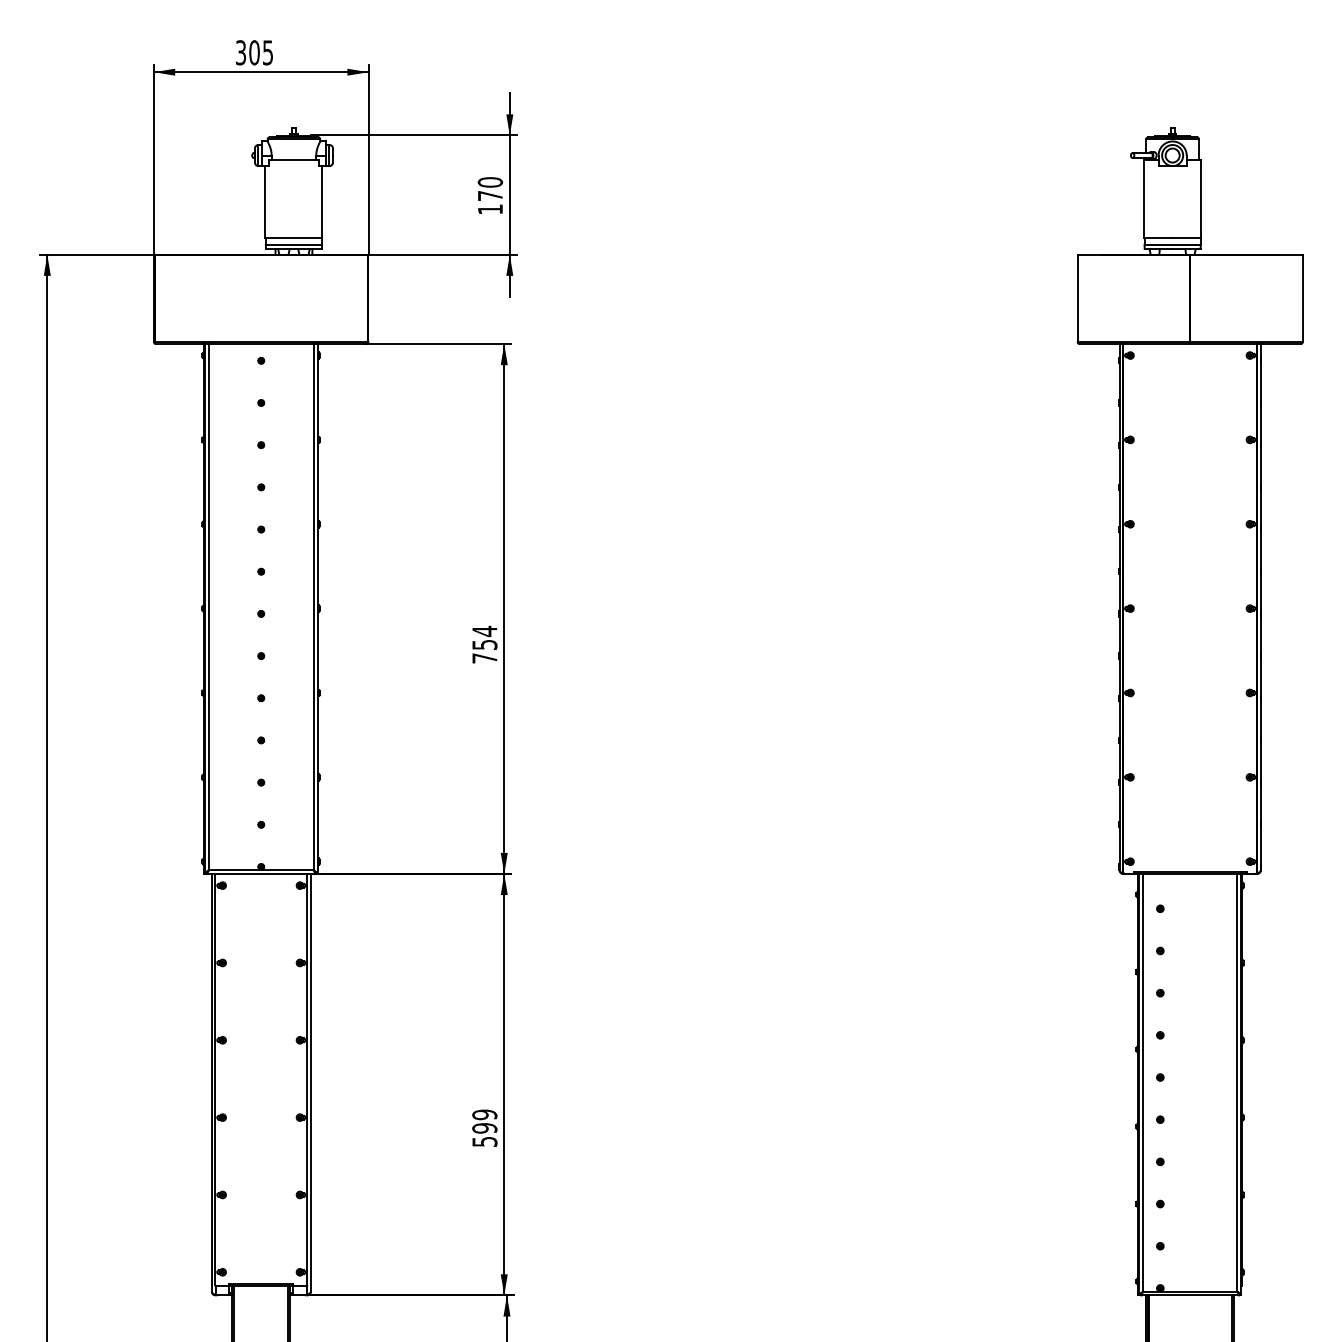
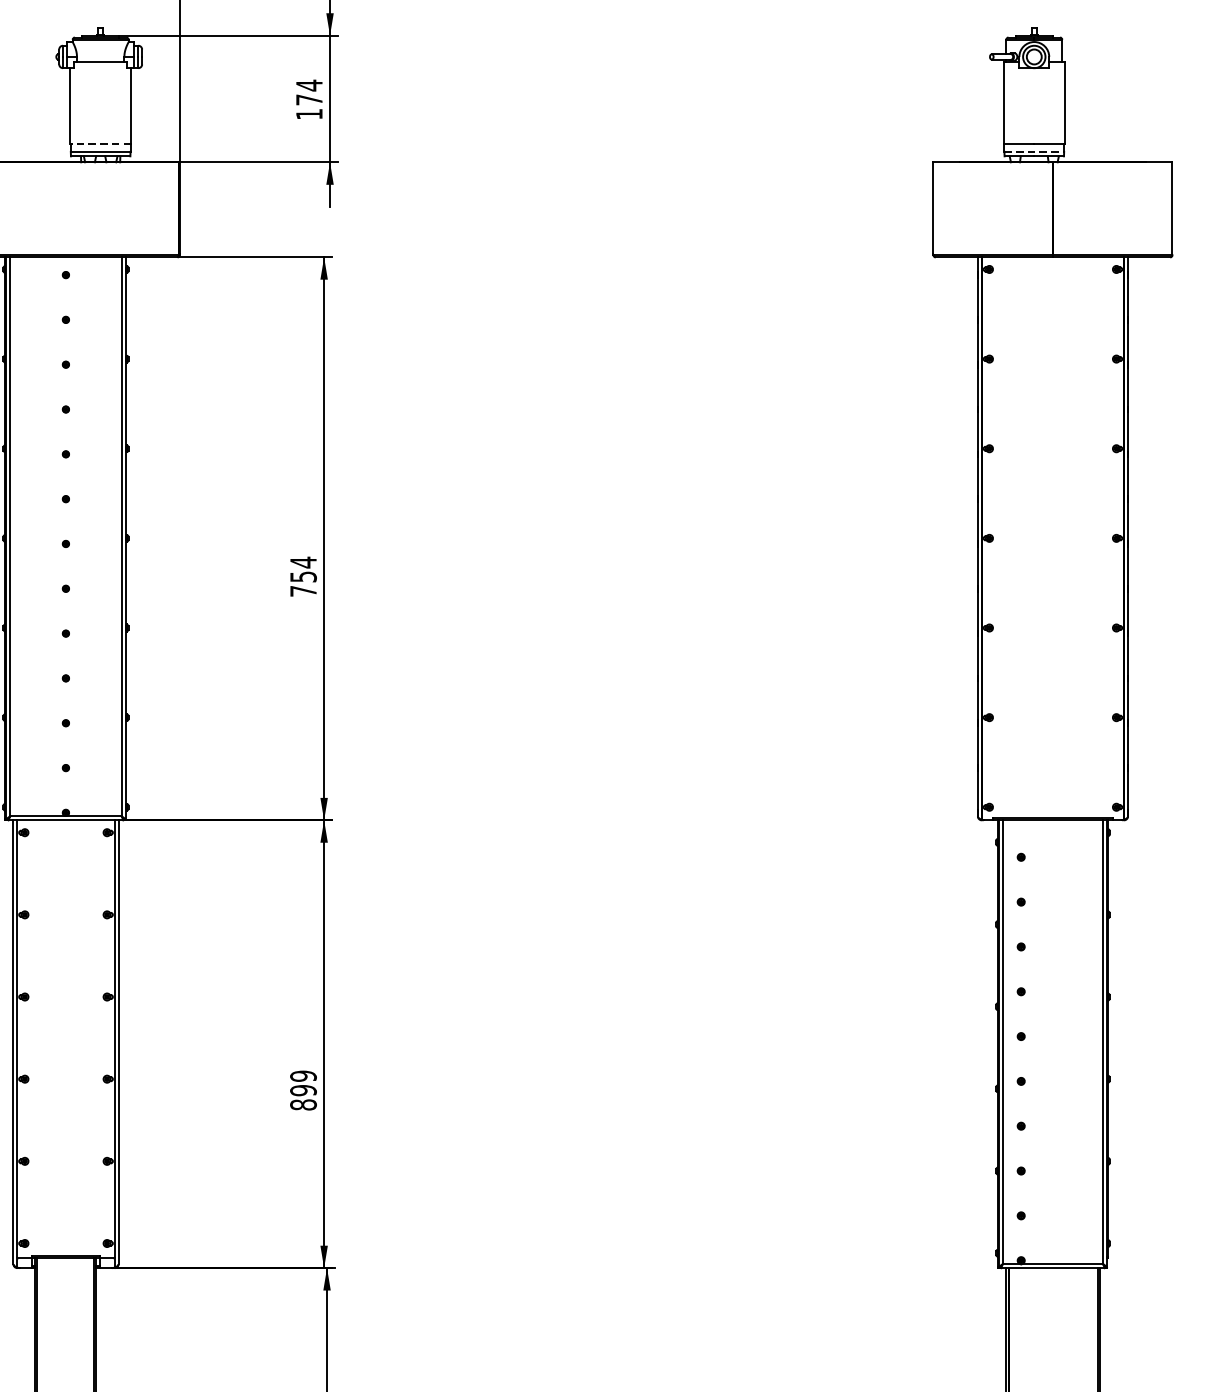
text: (490, 182) -> (309, 85), 170 -> 174
line: (293, 237) -> (100, 144), solid -> dashed
line: (1173, 244) -> (1035, 151), solid -> dashed
text: (484, 1141) -> (303, 1104), 599 -> 899

